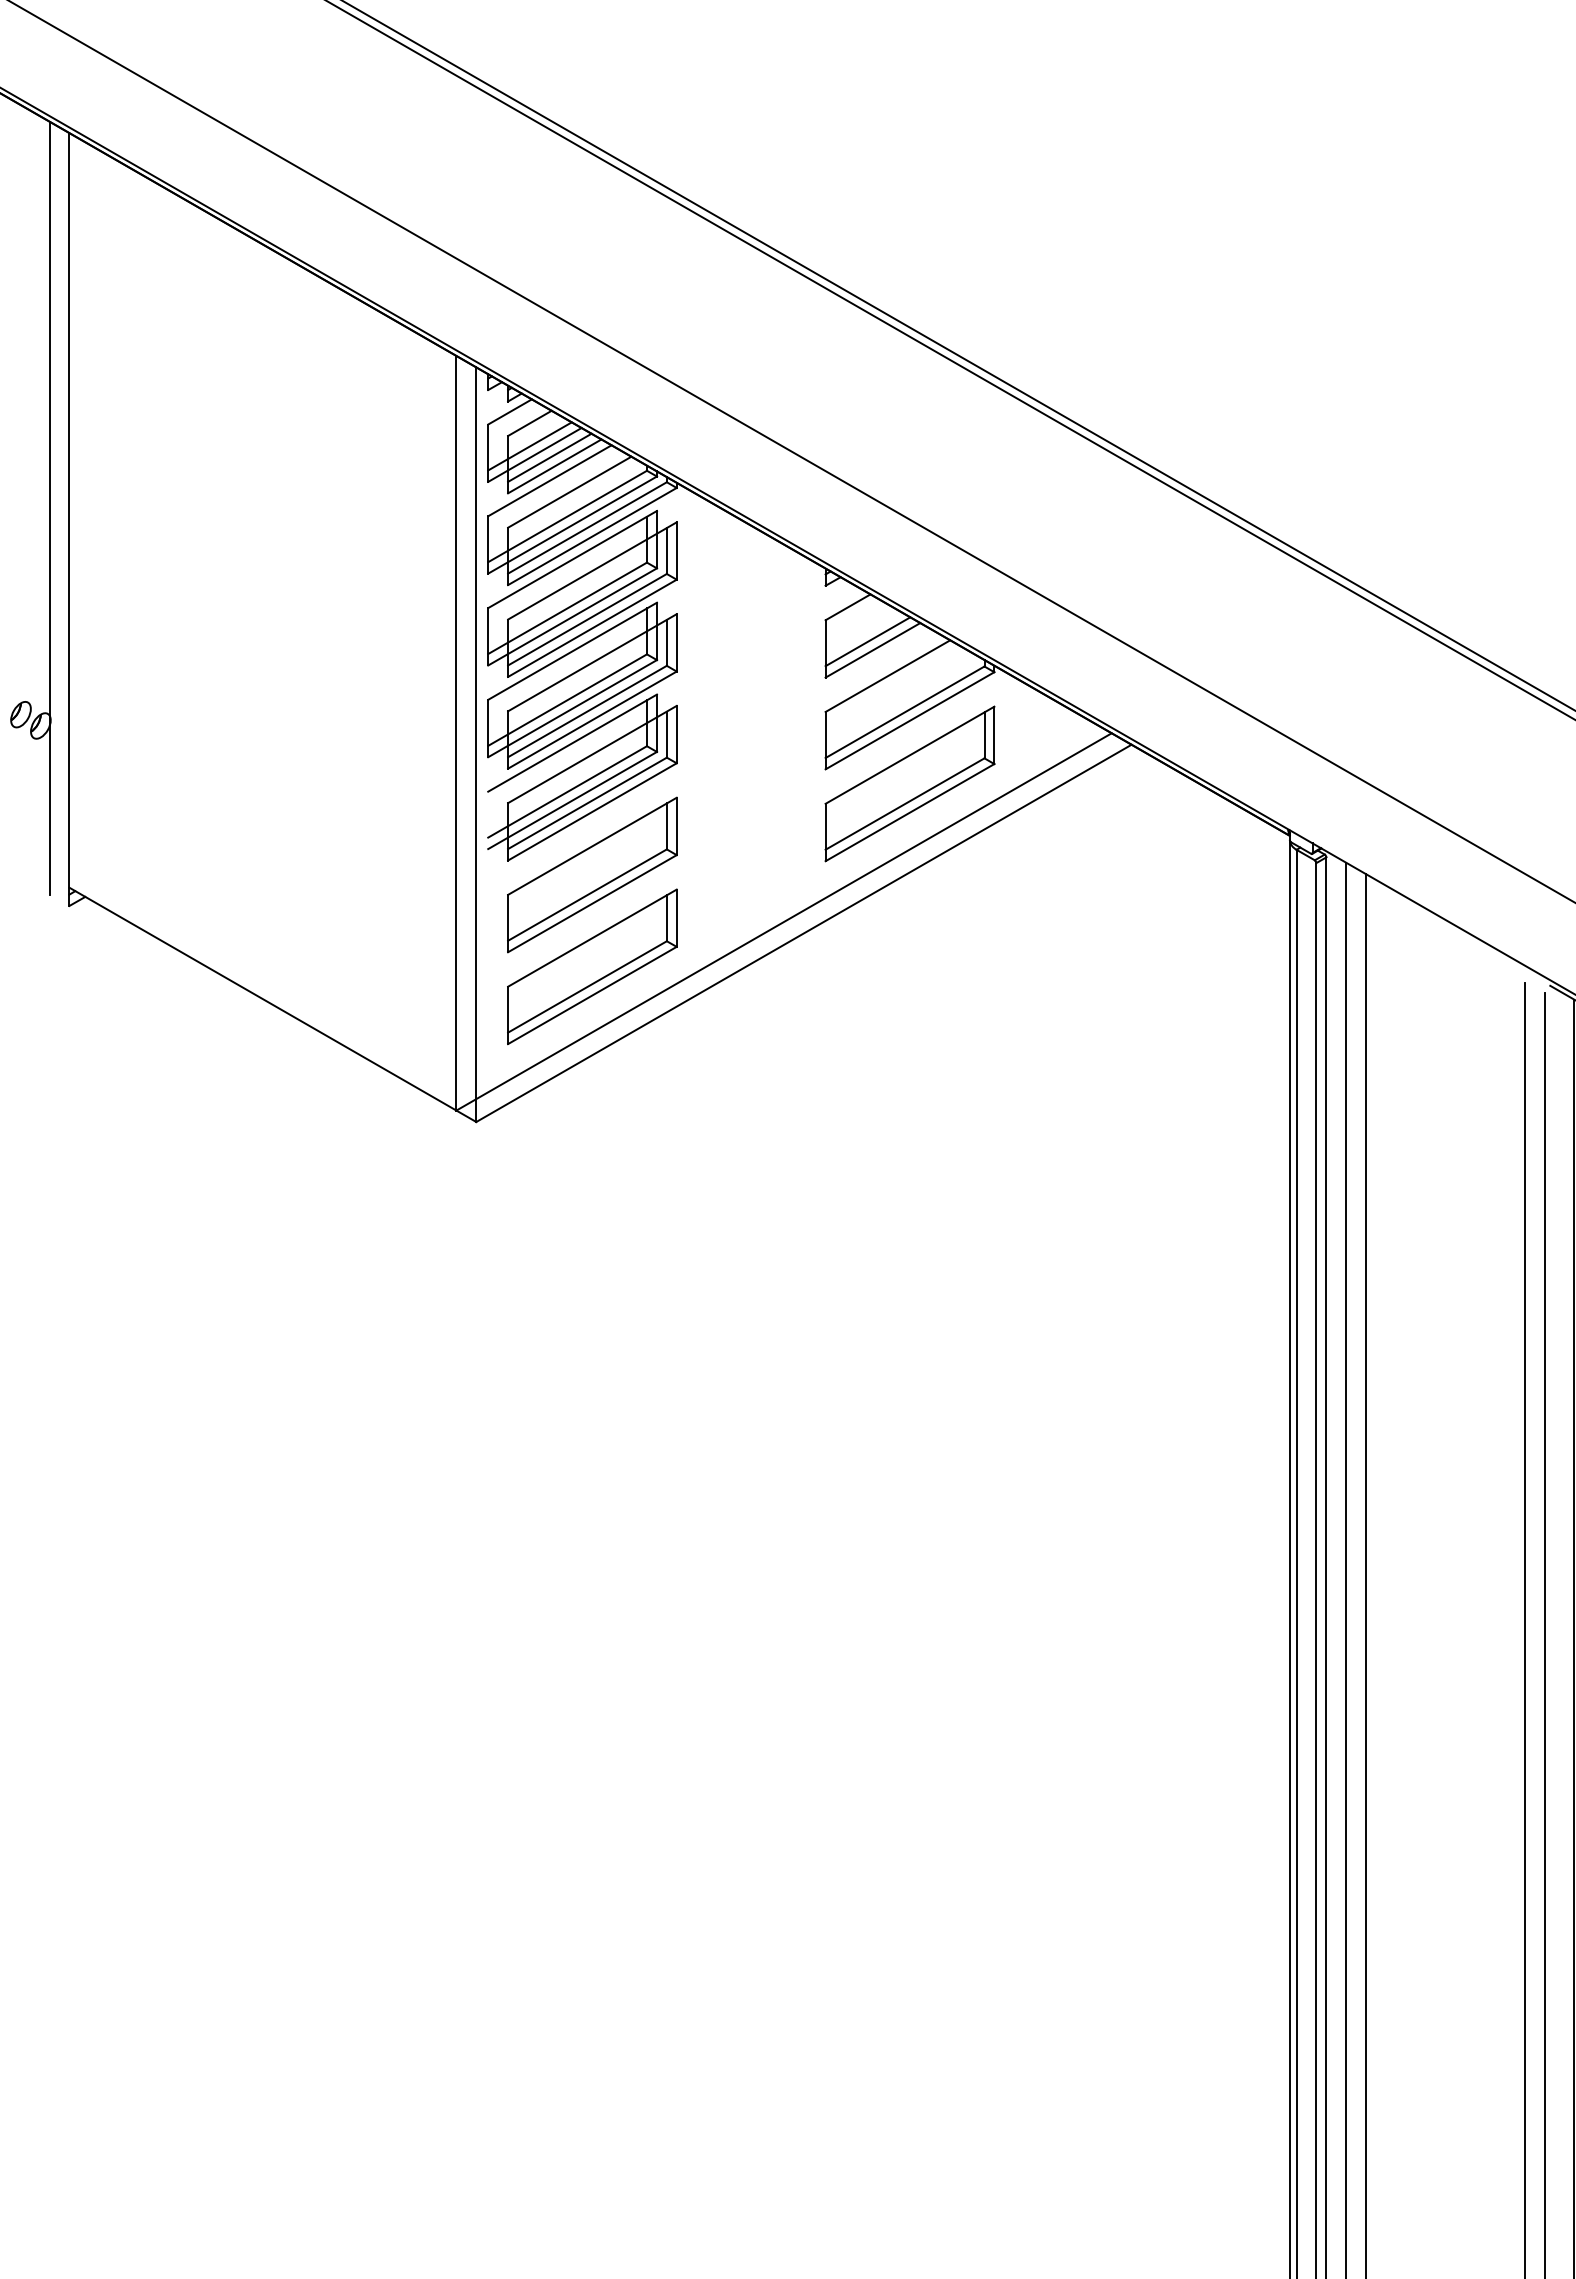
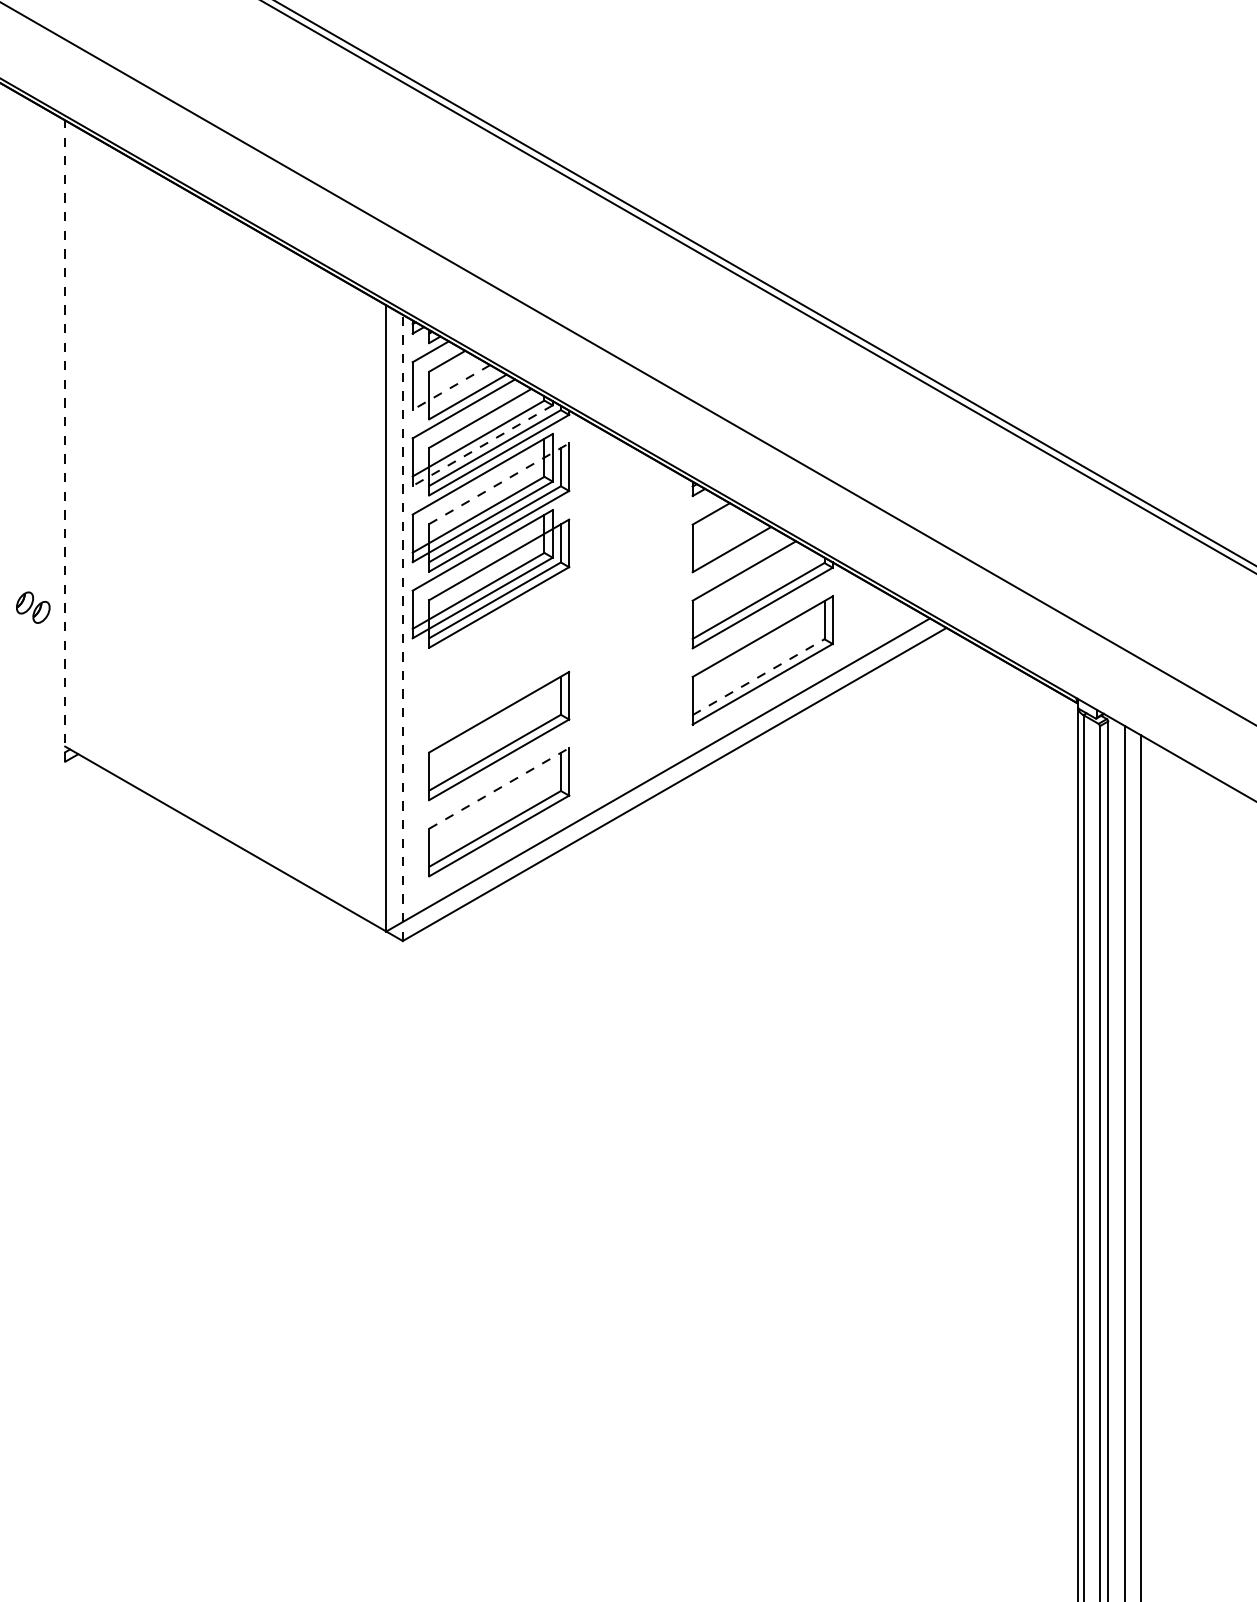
line: (529, 446) -> (446, 380), removed
line: (534, 454) -> (451, 387), solid -> dashed
line: (549, 457) -> (463, 389), removed
line: (49, 507) -> (48, 431), removed
line: (69, 519) -> (65, 441), solid -> dashed
line: (572, 525) -> (482, 446), solid -> dashed
line: (592, 570) -> (499, 483), solid -> dashed
line: (867, 641) -> (727, 542), removed
line: (476, 744) -> (402, 627), solid -> dashed
part: (582, 777) -> (490, 655), removed
line: (905, 804) -> (758, 677), solid -> dashed
line: (592, 937) -> (499, 787), solid -> dashed

